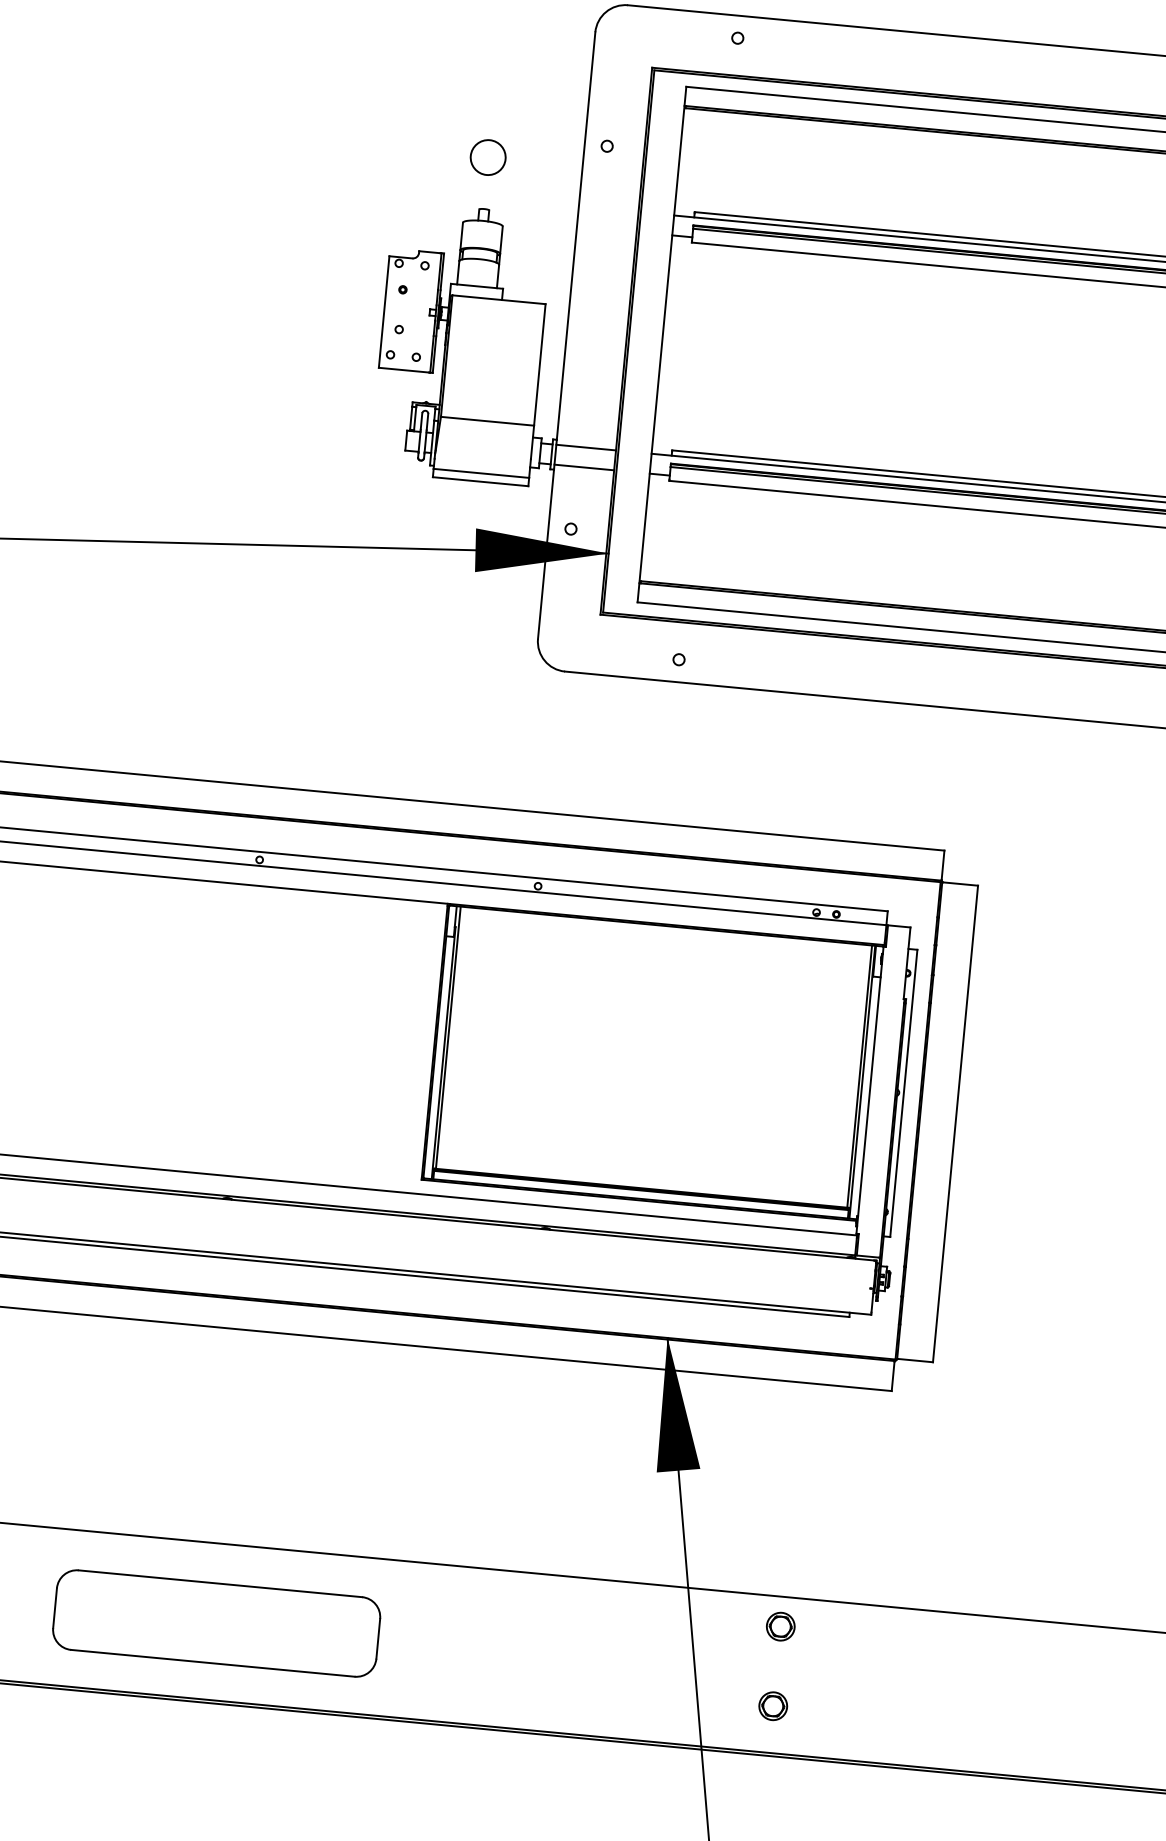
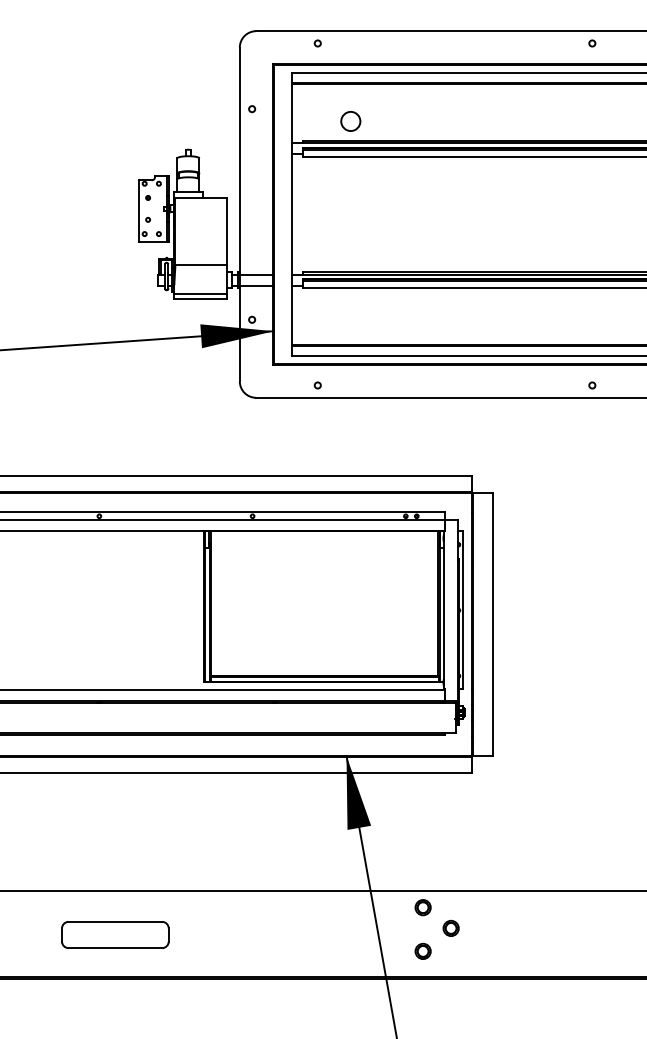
circle: (487, 157) -> (350, 121), moved
part: (217, 1622) -> (115, 934), size x0.6
part: (827, 1667) -> (450, 927), added

